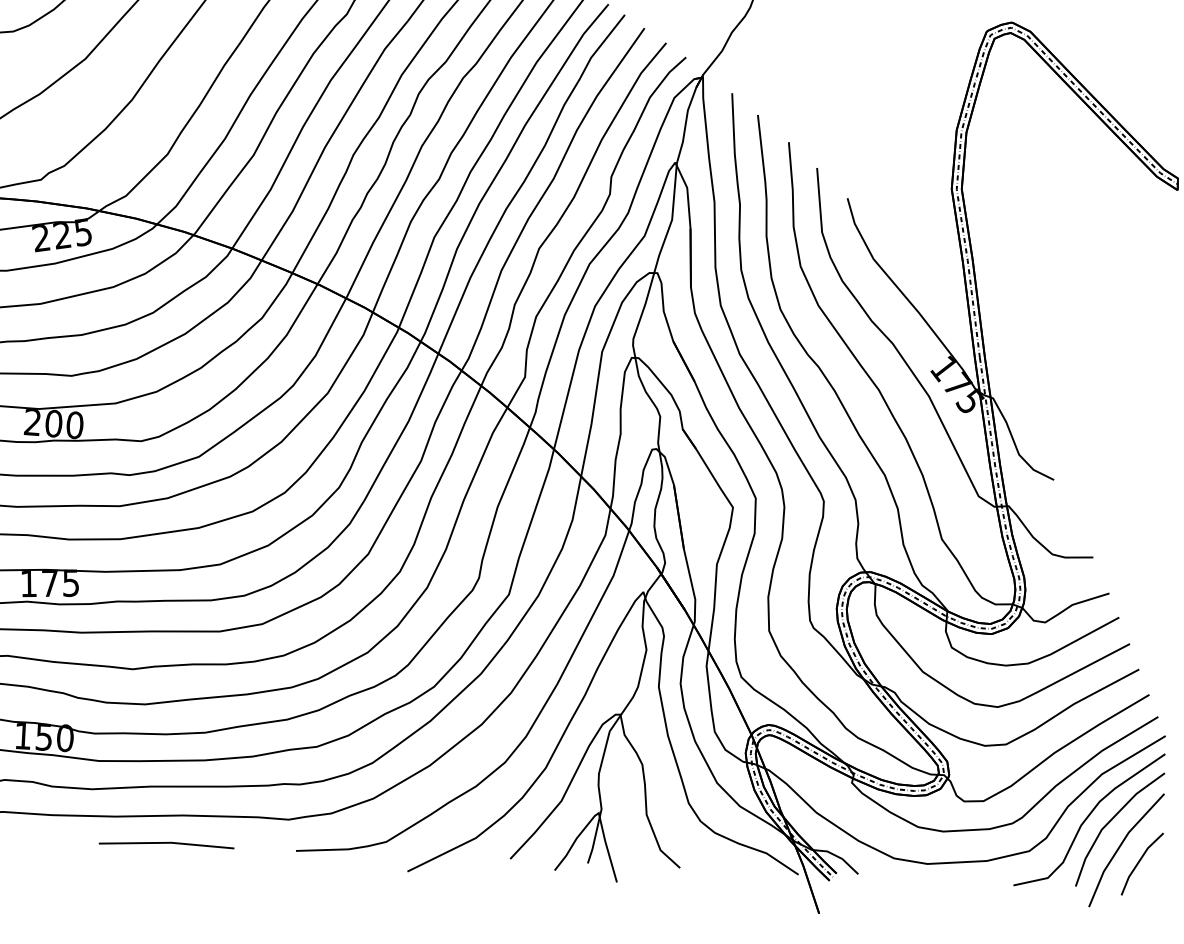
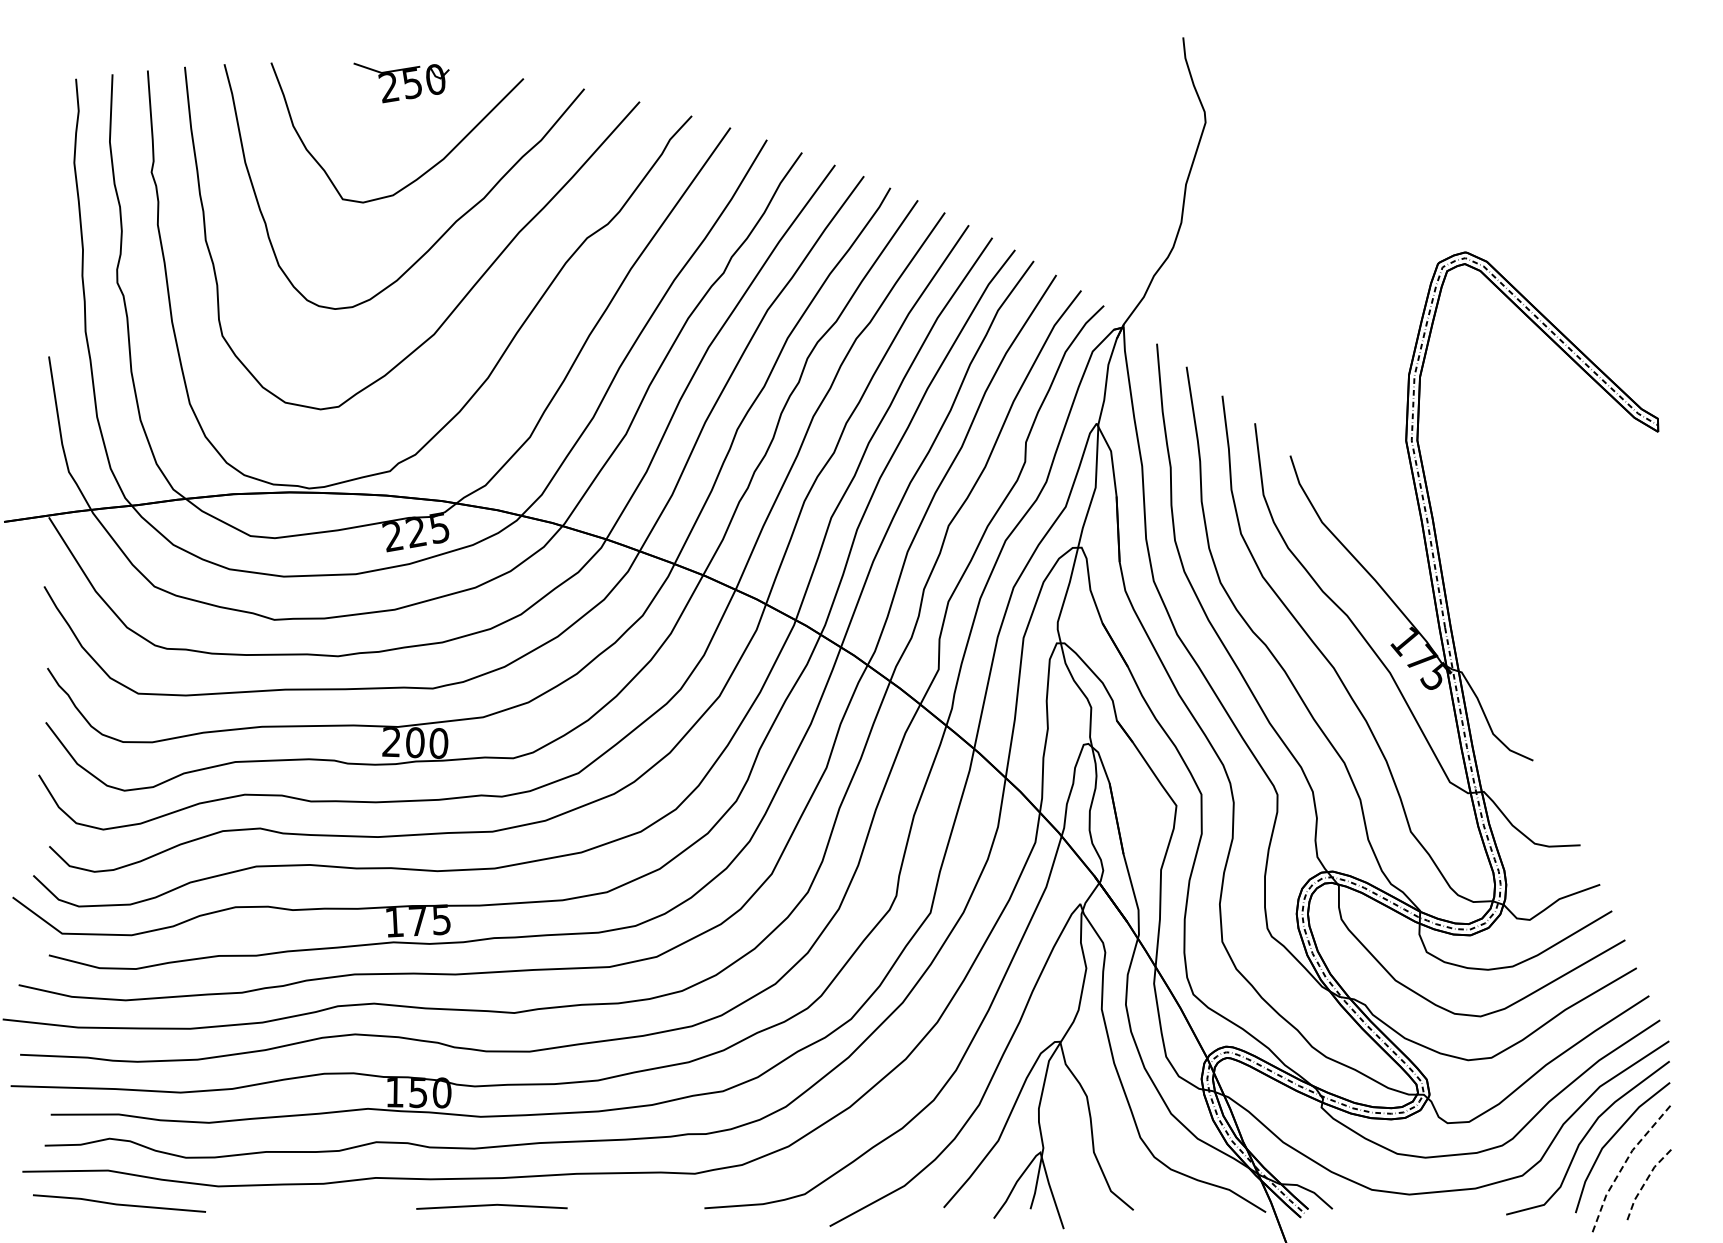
line: (166, 843) -> (491, 1205), moved
line: (1119, 846) -> (1622, 1166), solid -> dashed
line: (1138, 862) -> (1644, 1183), solid -> dashed

